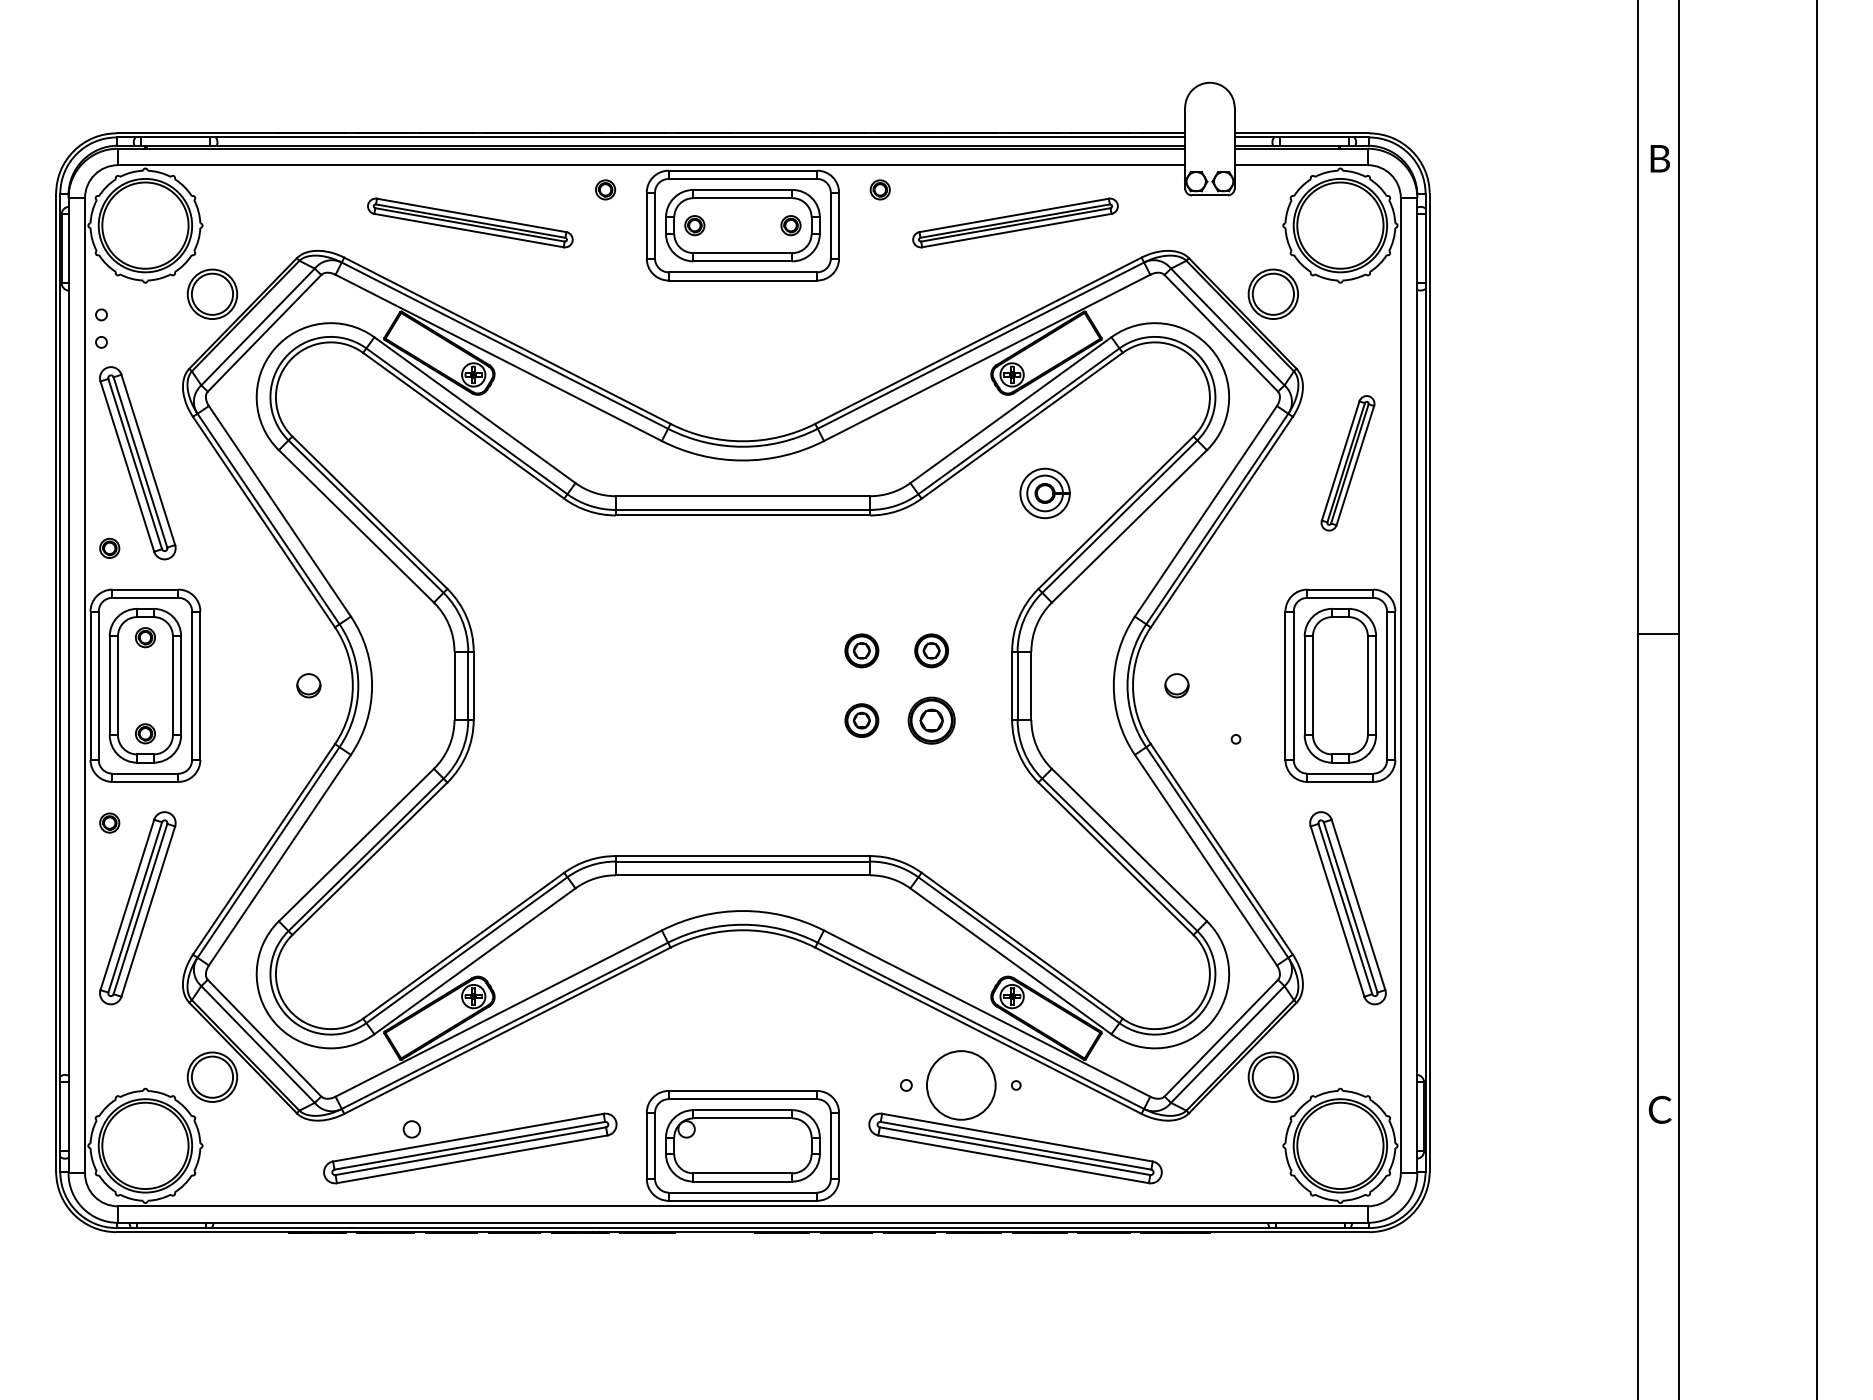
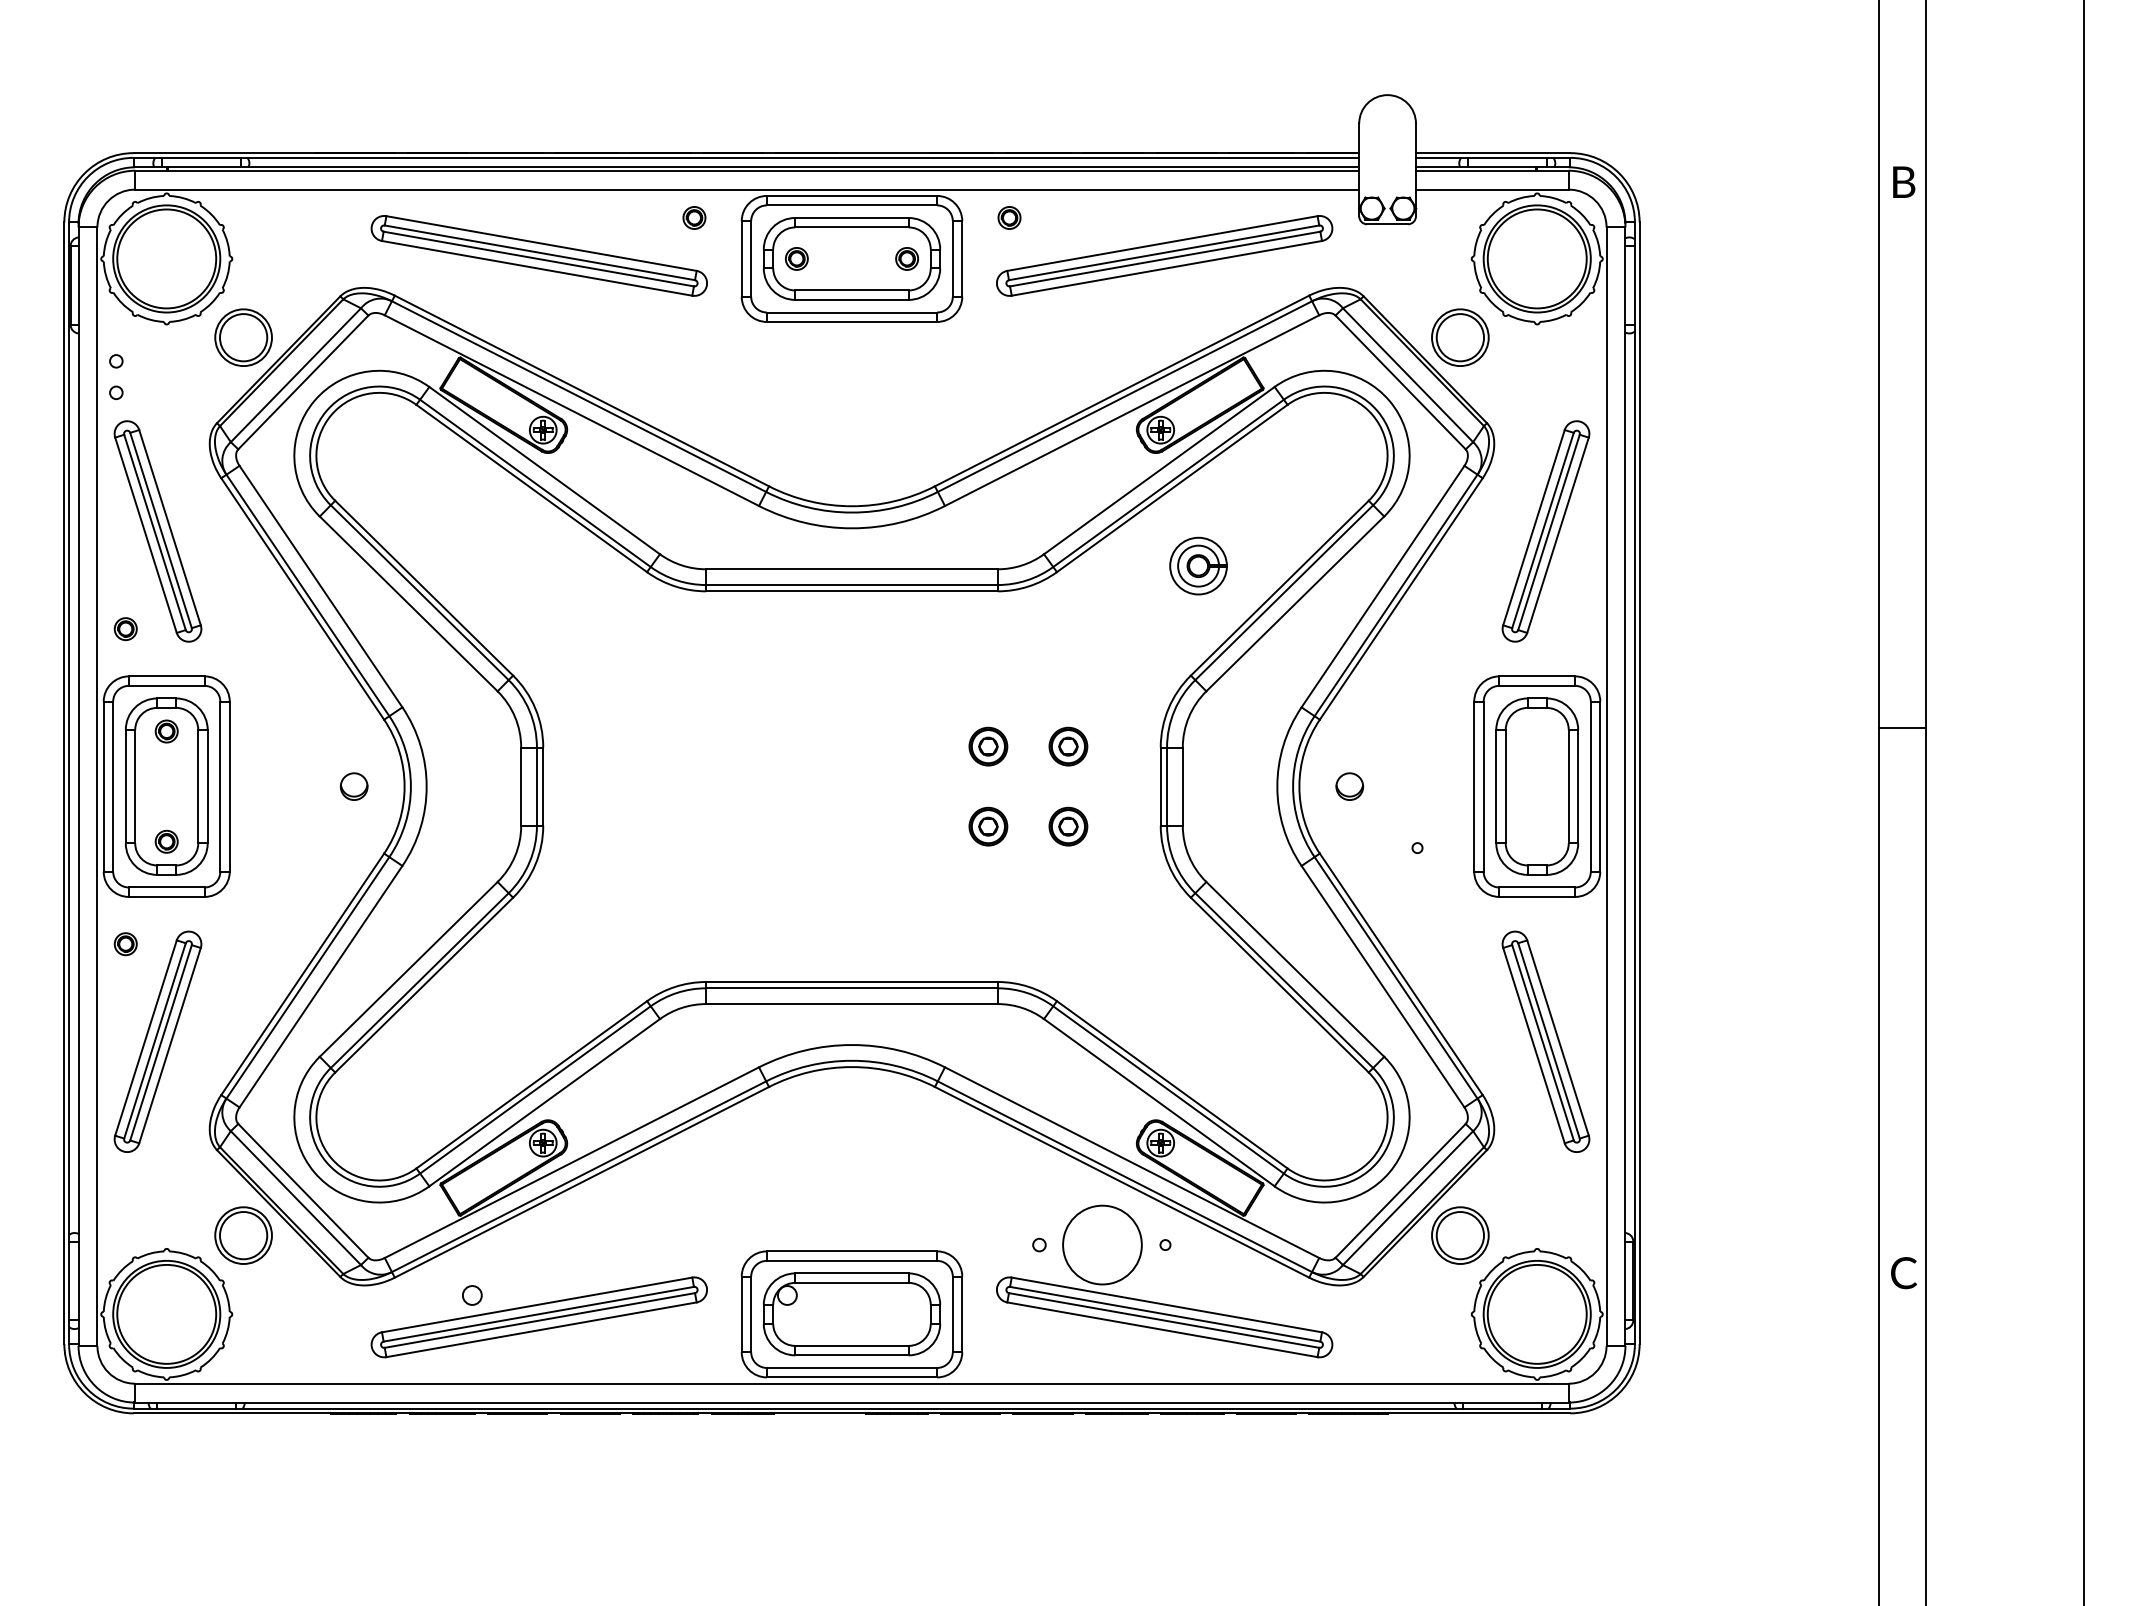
part: (470, 222) -> (539, 255), size x1.43
part: (1015, 222) -> (1164, 255), size x1.43
part: (1347, 463) -> (1545, 531), size x1.43
part: (931, 720) -> (1068, 826), size x0.71

